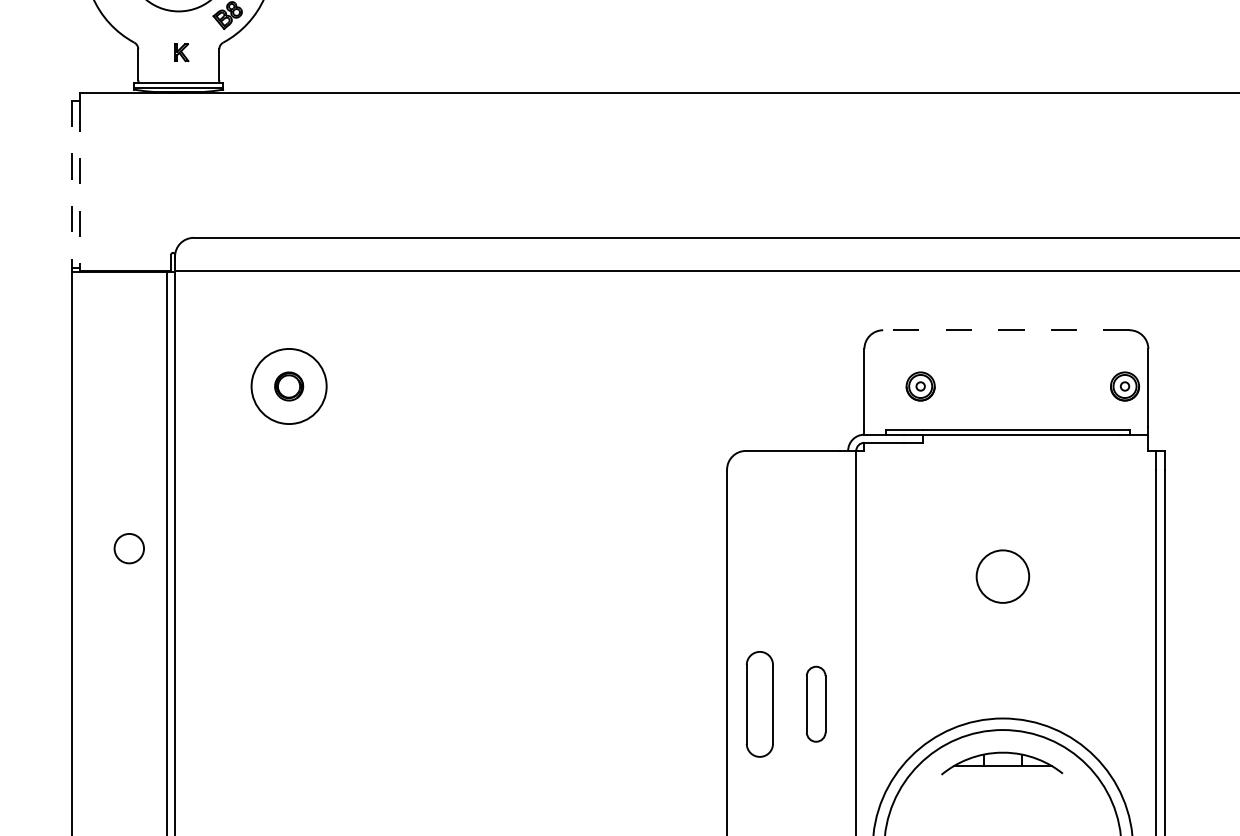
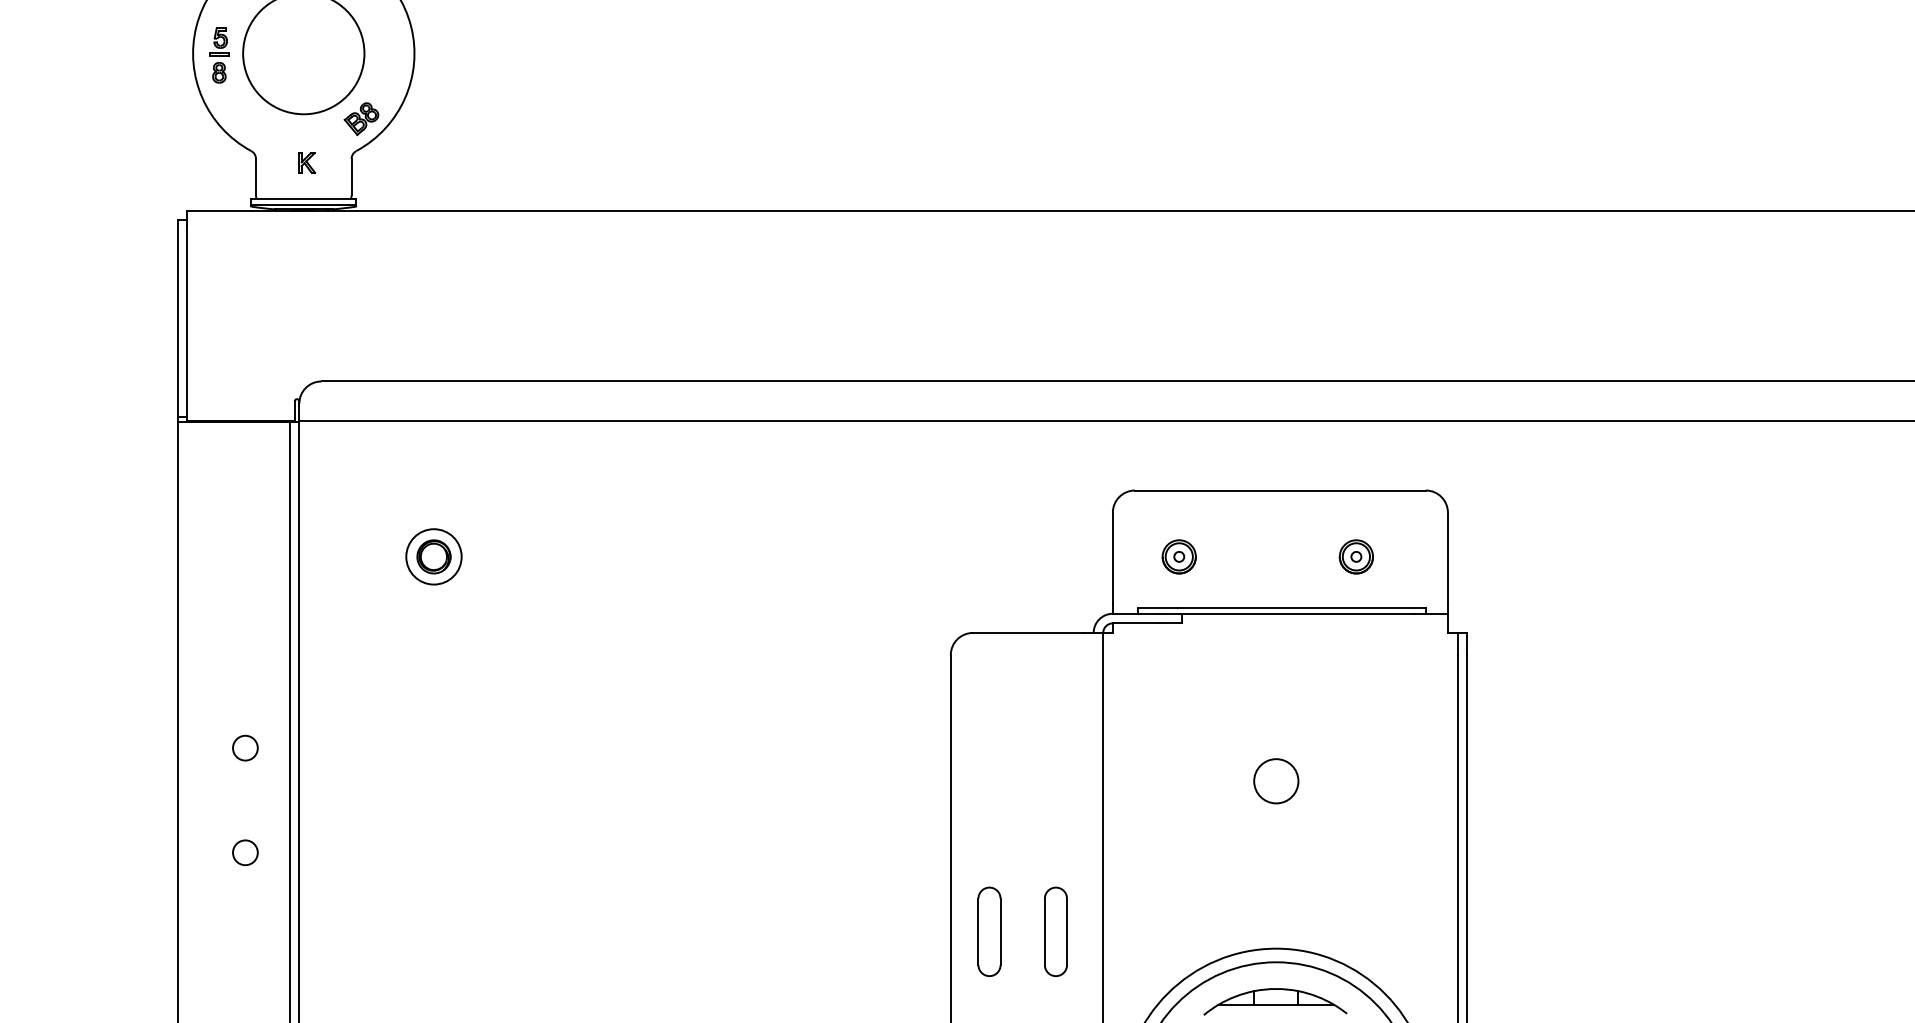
line: (71, 184) -> (177, 318), dashed -> solid
line: (79, 188) -> (186, 323), dashed -> solid
line: (1005, 330) -> (1279, 490), dashed -> solid
circle: (288, 386) -> (433, 556), size x0.62
part: (1124, 386) -> (1355, 556), moved
circle: (129, 548) -> (245, 747), size x0.71
circle: (1003, 576) -> (1276, 781), size x0.71
circle: (129, 637) -> (245, 852), added
part: (759, 703) -> (989, 931), size x0.71

